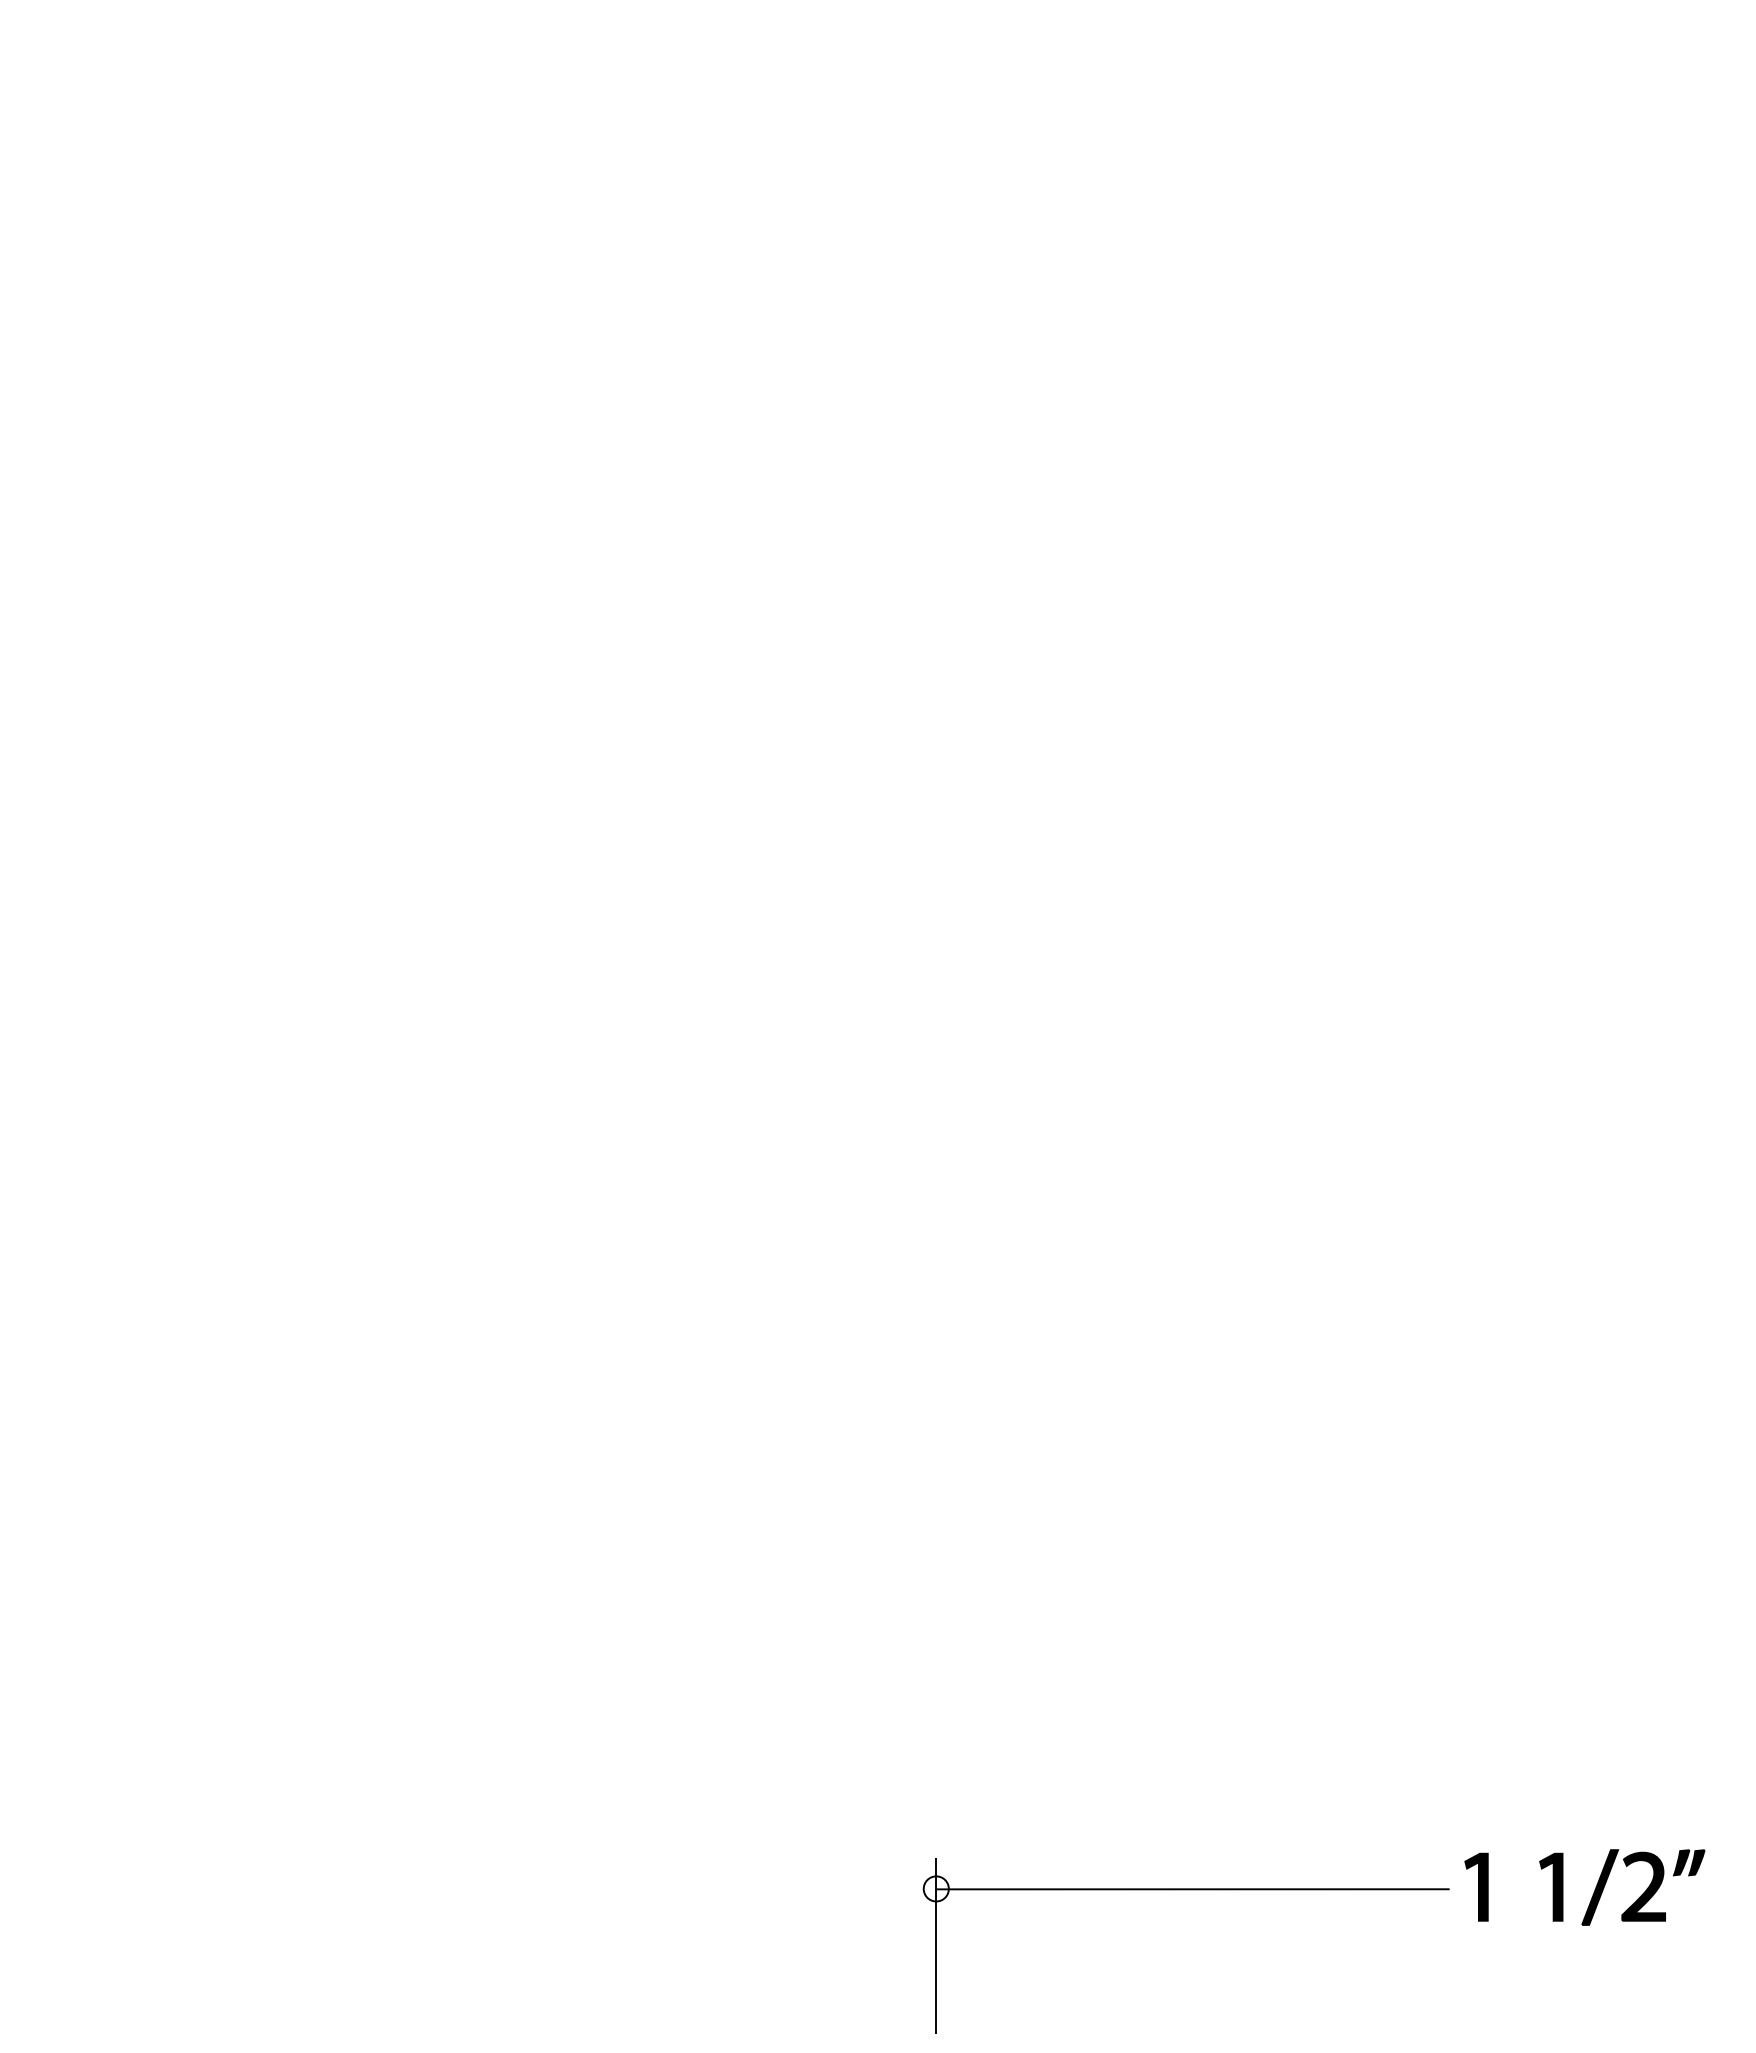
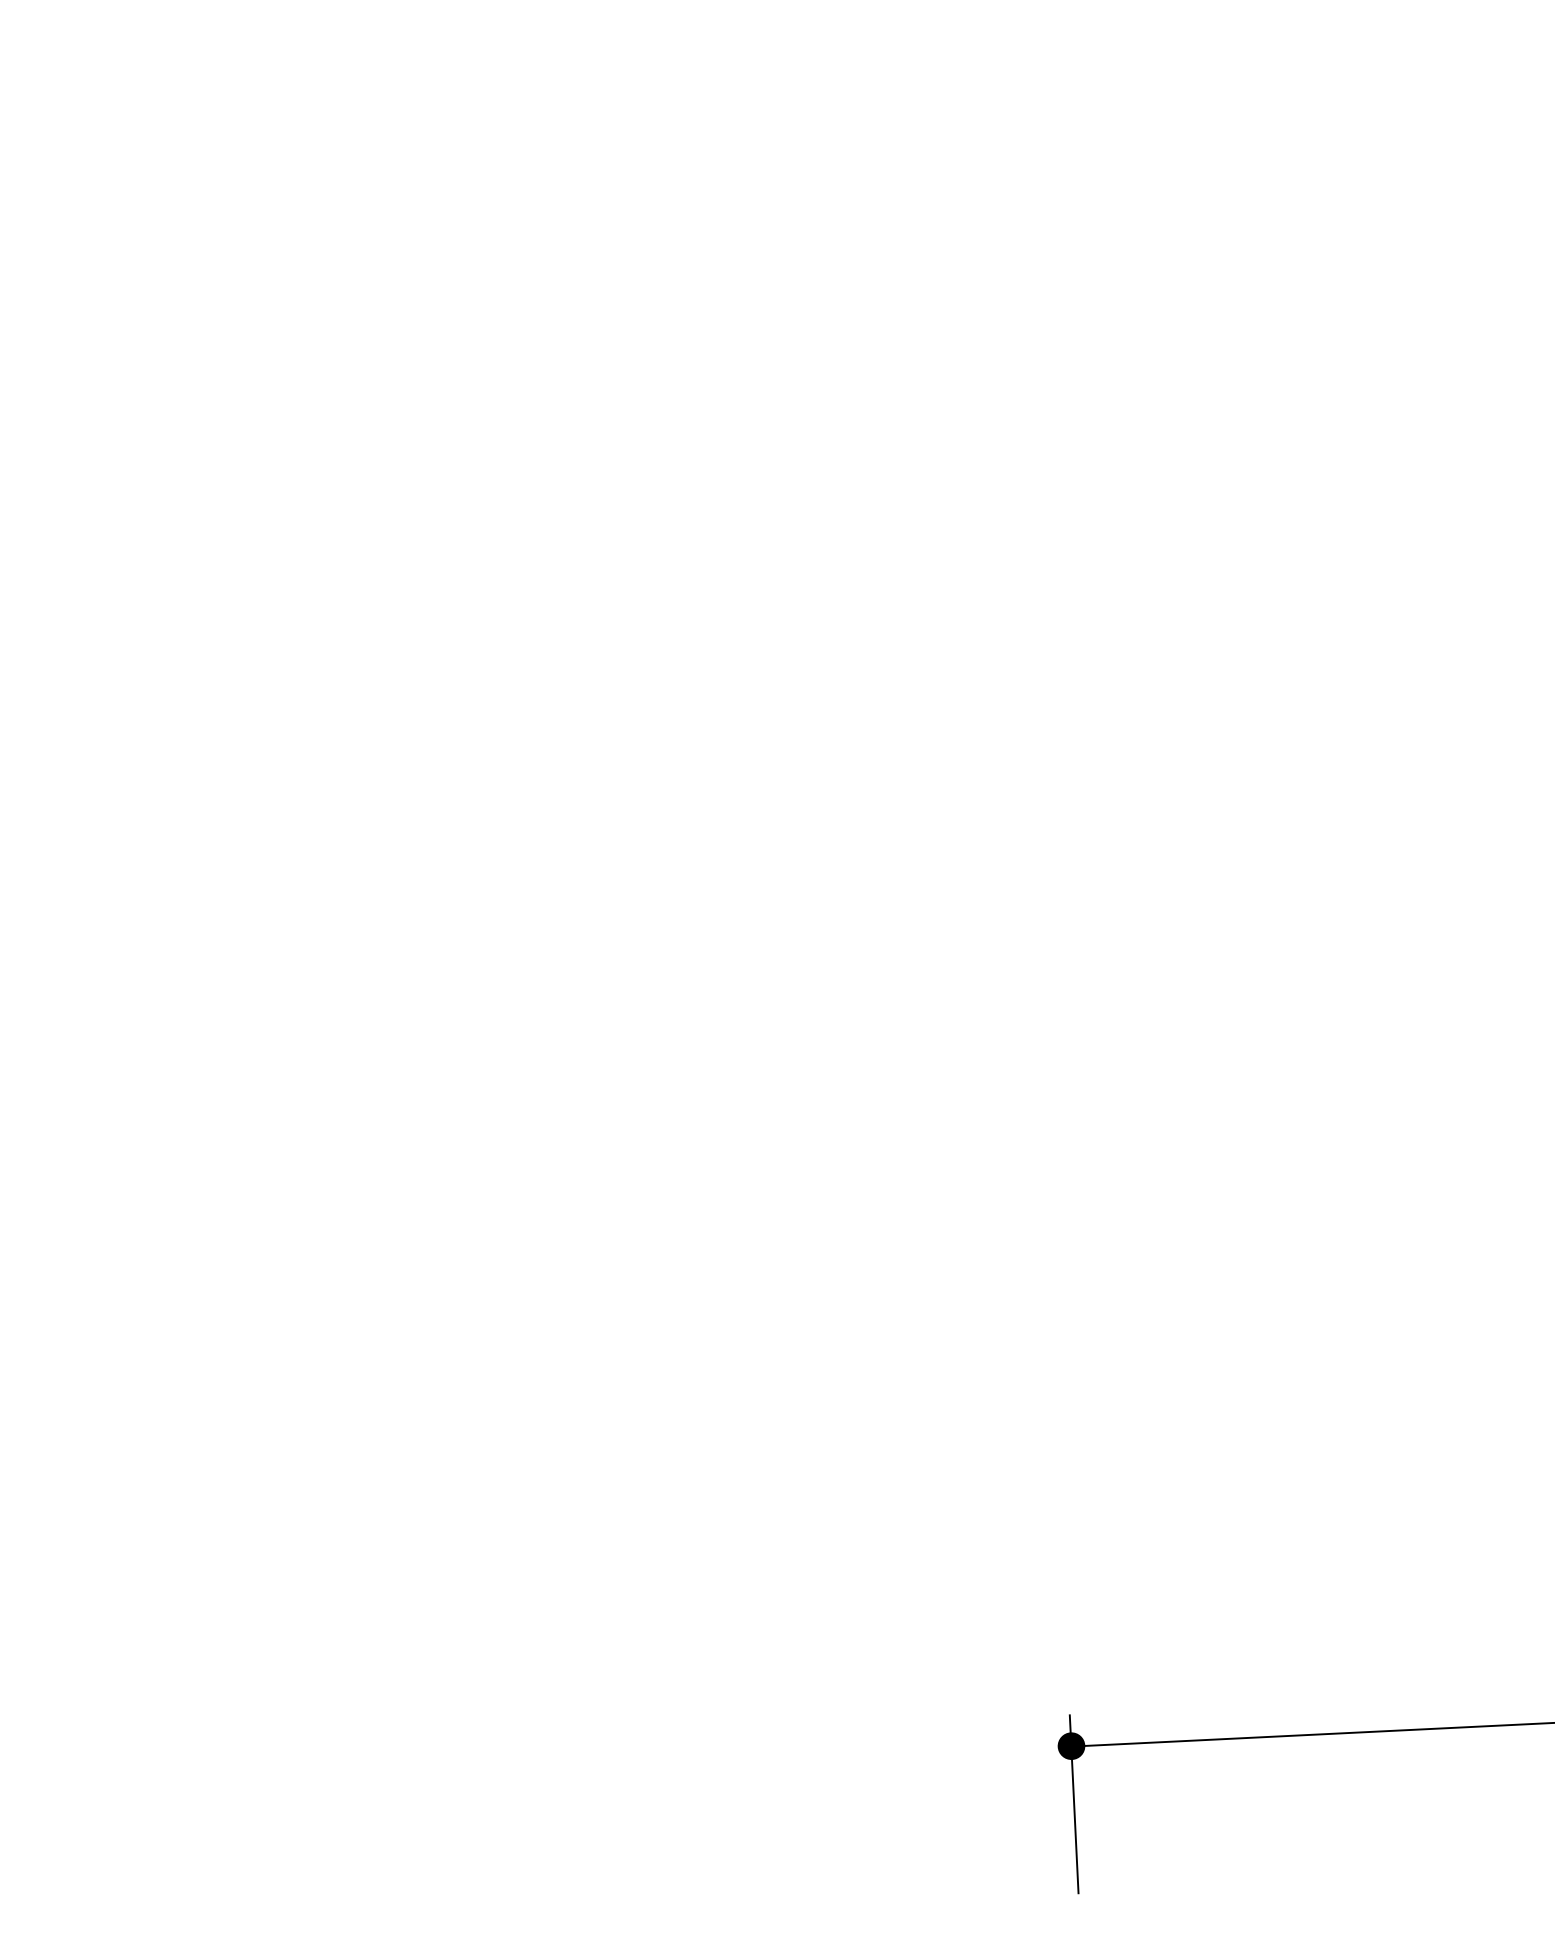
fill: (935, 1888) -> (1070, 1745), added

